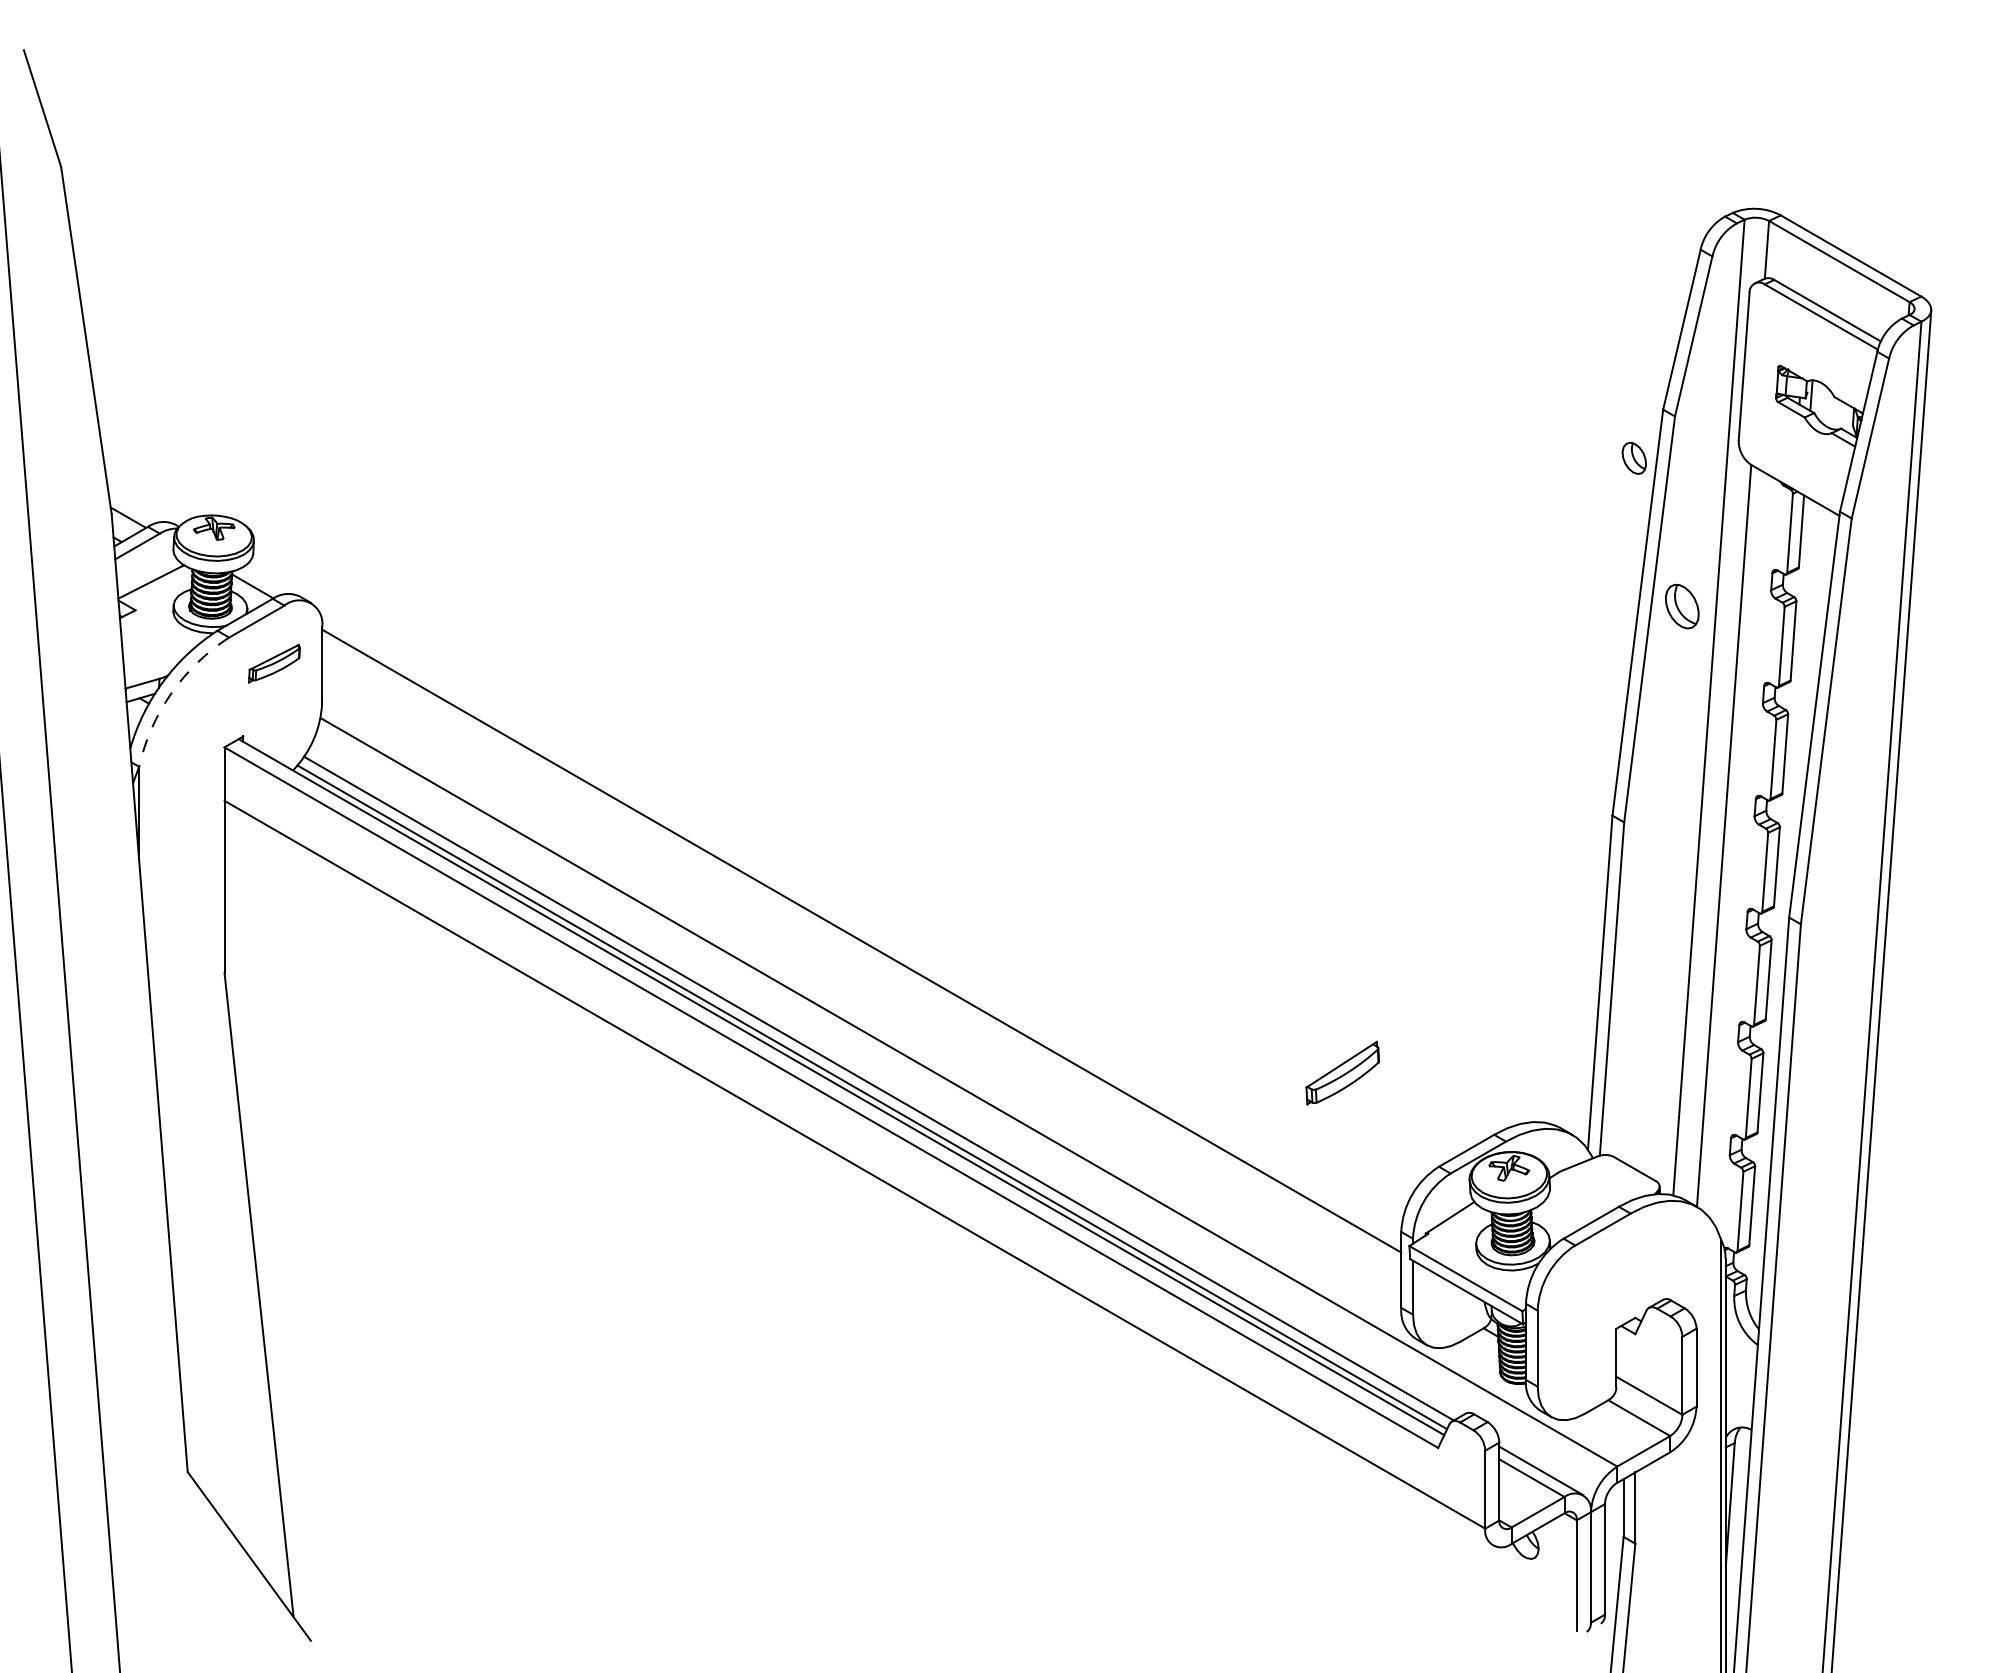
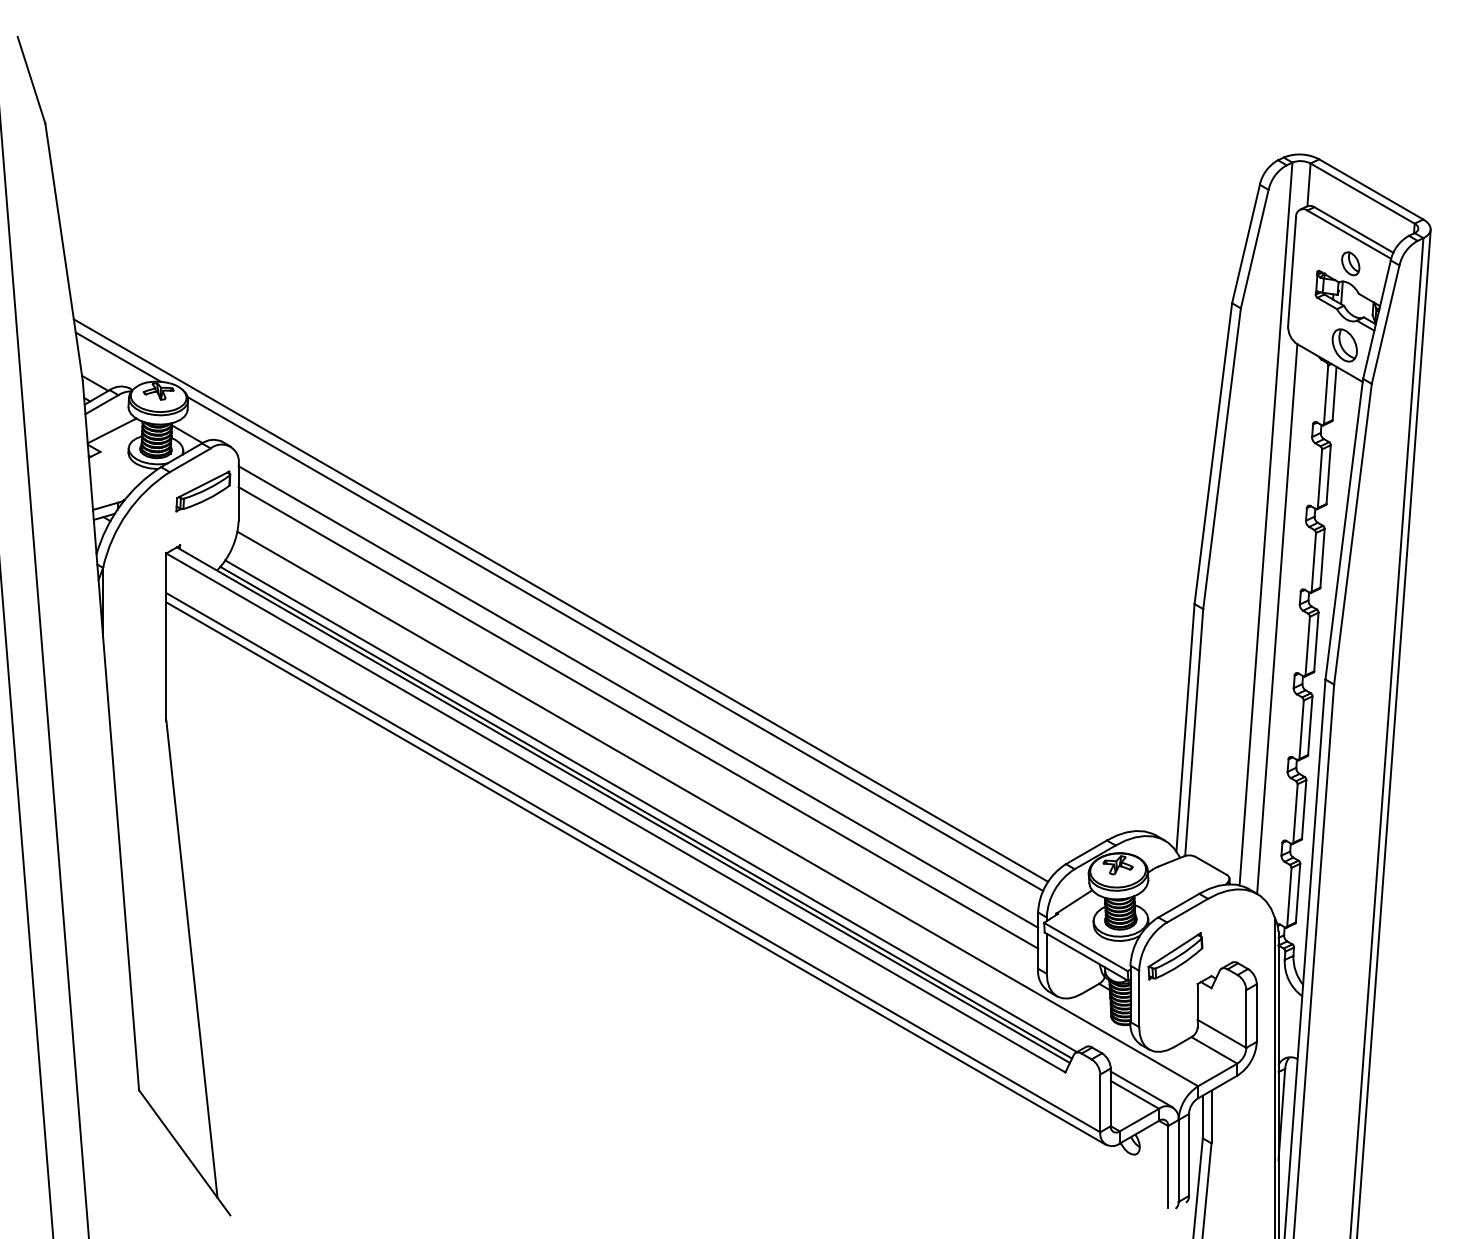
part: (1633, 457) -> (1350, 263), moved
line: (159, 482) -> (118, 357), added
part: (1681, 606) -> (1344, 345), moved
part: (274, 663) -> (203, 491), size x1.43
arc: (171, 693) -> (127, 513), dashed -> solid
line: (756, 810) -> (560, 600), added
line: (830, 869) -> (615, 643), added
line: (861, 968) -> (638, 717), added
part: (1342, 1072) -> (1175, 955), moved
line: (858, 1179) -> (636, 873), added

